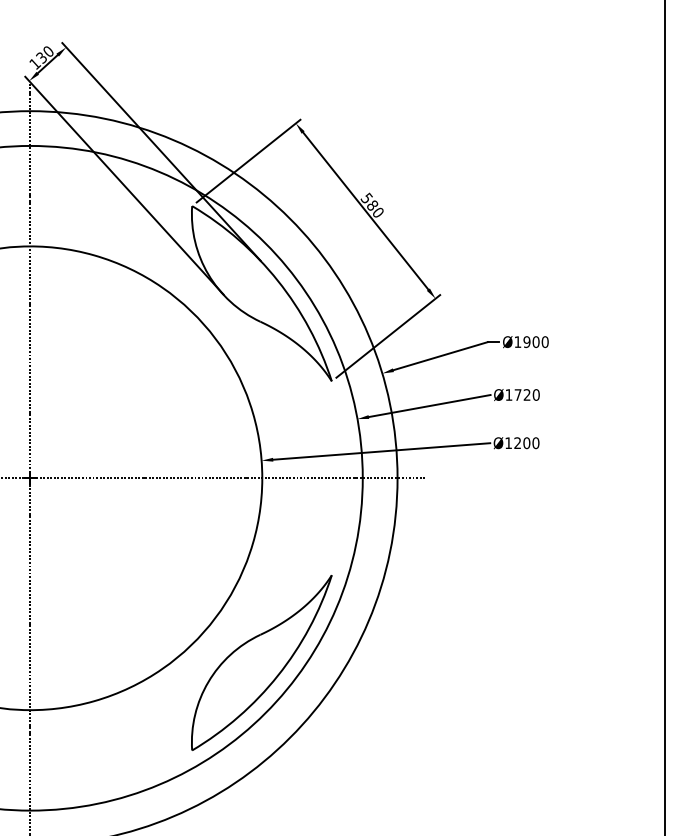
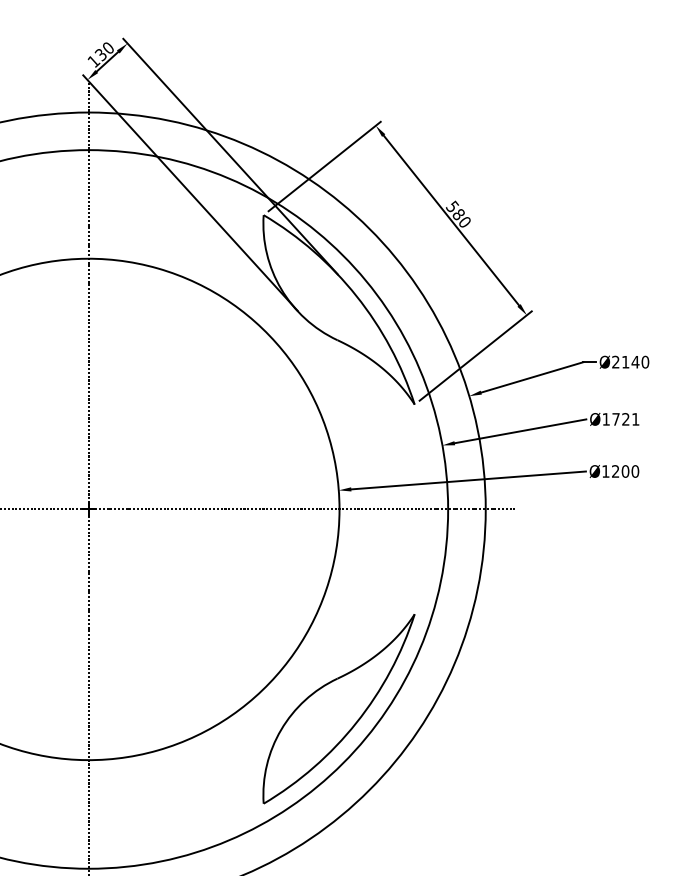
text: (526, 342) -> (625, 362), Ø1900 -> Ø2140
text: (535, 394) -> (634, 418), Ø1720 -> Ø1721

